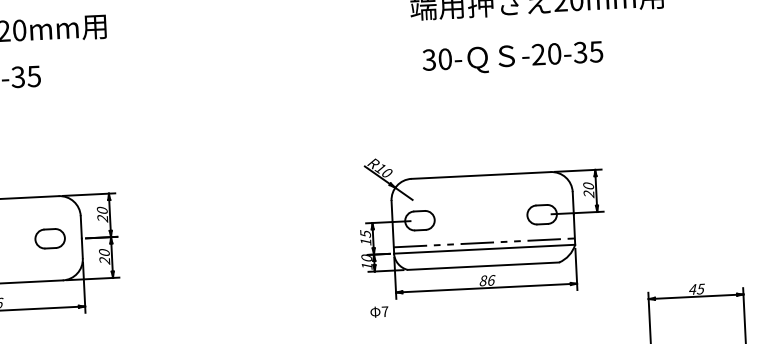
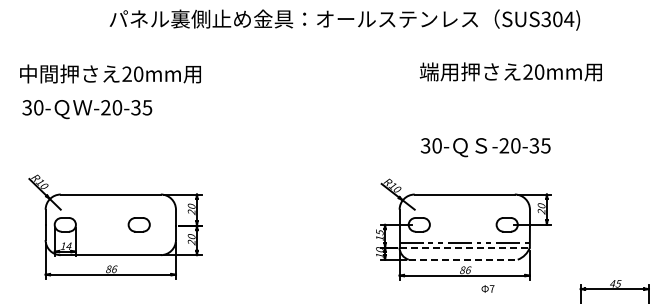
text: (512, 58) -> (485, 147), moved
part: (49, 238) -> (138, 224), moved
line: (485, 249) -> (465, 247), solid -> dashed
line: (483, 265) -> (463, 259), solid -> dashed
text: (378, 311) -> (487, 288), moved

